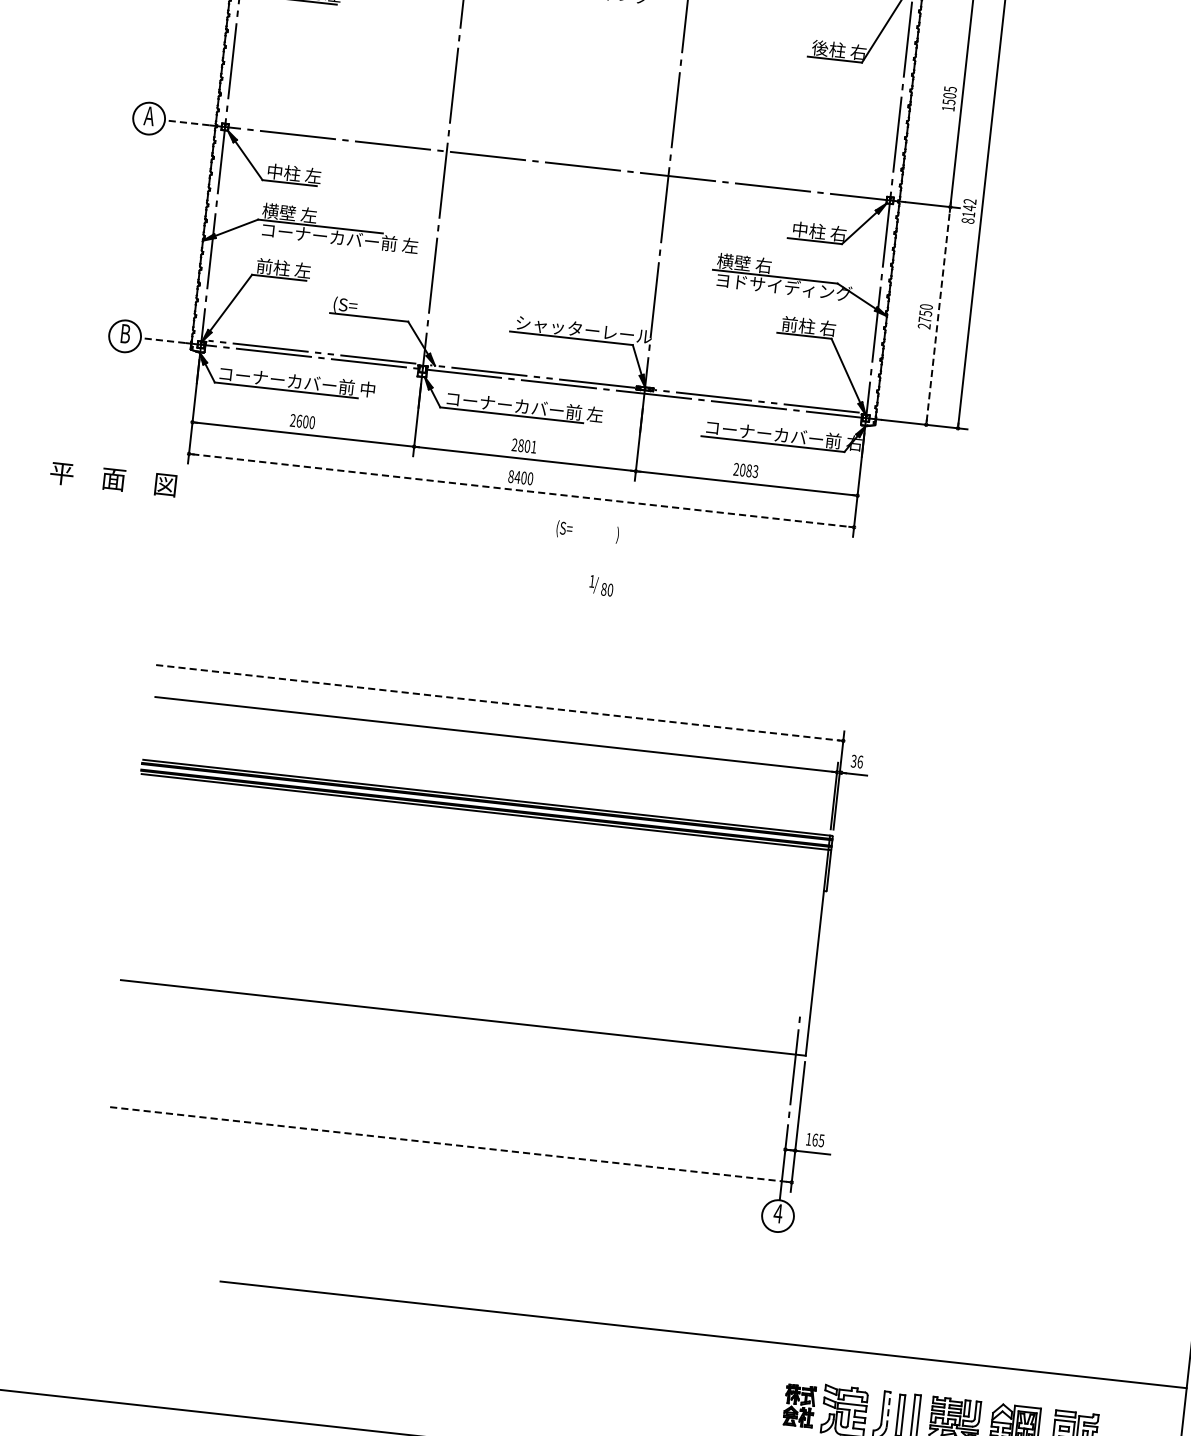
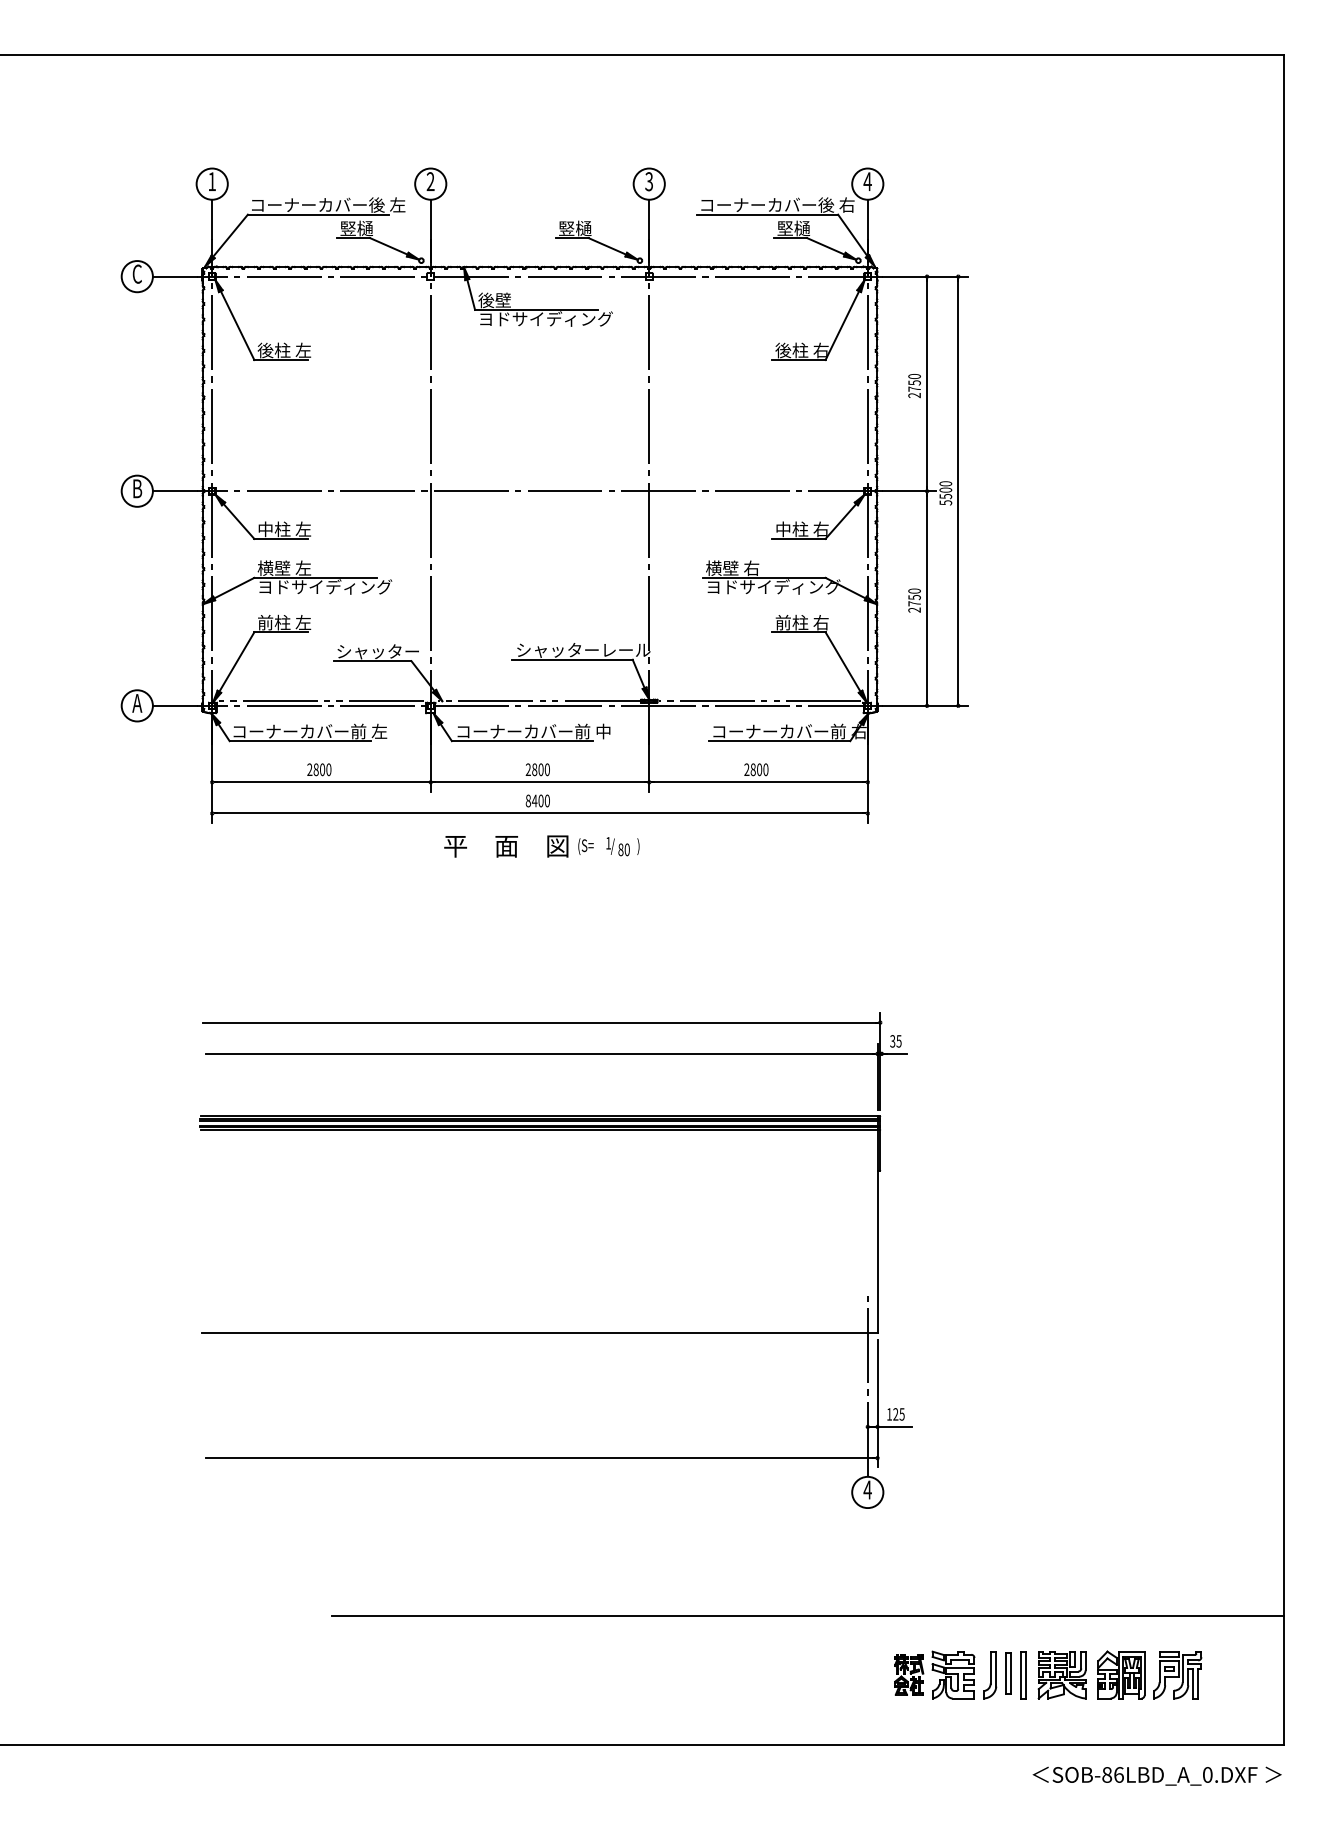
text: (949, 99) -> (914, 386), 1505 -> 2750
text: (149, 115) -> (137, 488), A -> B
line: (186, 123) -> (174, 491), dashed -> solid
text: (968, 211) -> (945, 493), 8142 -> 5500
text: (340, 237) -> (336, 586), コーナーカバー前 左 -> ヨドサイディング
text: (374, 308) -> (377, 651), (S= -> シャッター
line: (938, 315) -> (927, 598), dashed -> solid
text: (125, 333) -> (137, 703), B -> A
line: (162, 340) -> (174, 705), dashed -> solid
text: (367, 389) -> (379, 731), コーナーカバー前 中 -> コーナーカバー前 左
text: (595, 414) -> (603, 731), コーナーカバー前 左 -> コーナーカバー前 中
text: (298, 420) -> (315, 769), 2600 -> 2800
text: (533, 446) -> (546, 769), 2801 -> 2800
text: (749, 470) -> (759, 769), 2083 -> 2800
text: (113, 479) -> (506, 846), moved
line: (522, 490) -> (540, 813), dashed -> solid
text: (600, 585) -> (617, 846), moved
line: (498, 702) -> (540, 1022), dashed -> solid
text: (859, 762) -> (898, 1041), 36 -> 35
text: (814, 1140) -> (895, 1414), 165 -> 125
line: (449, 1145) -> (540, 1458), dashed -> solid
line: (888, 1409) -> (996, 1668), dashed -> solid

